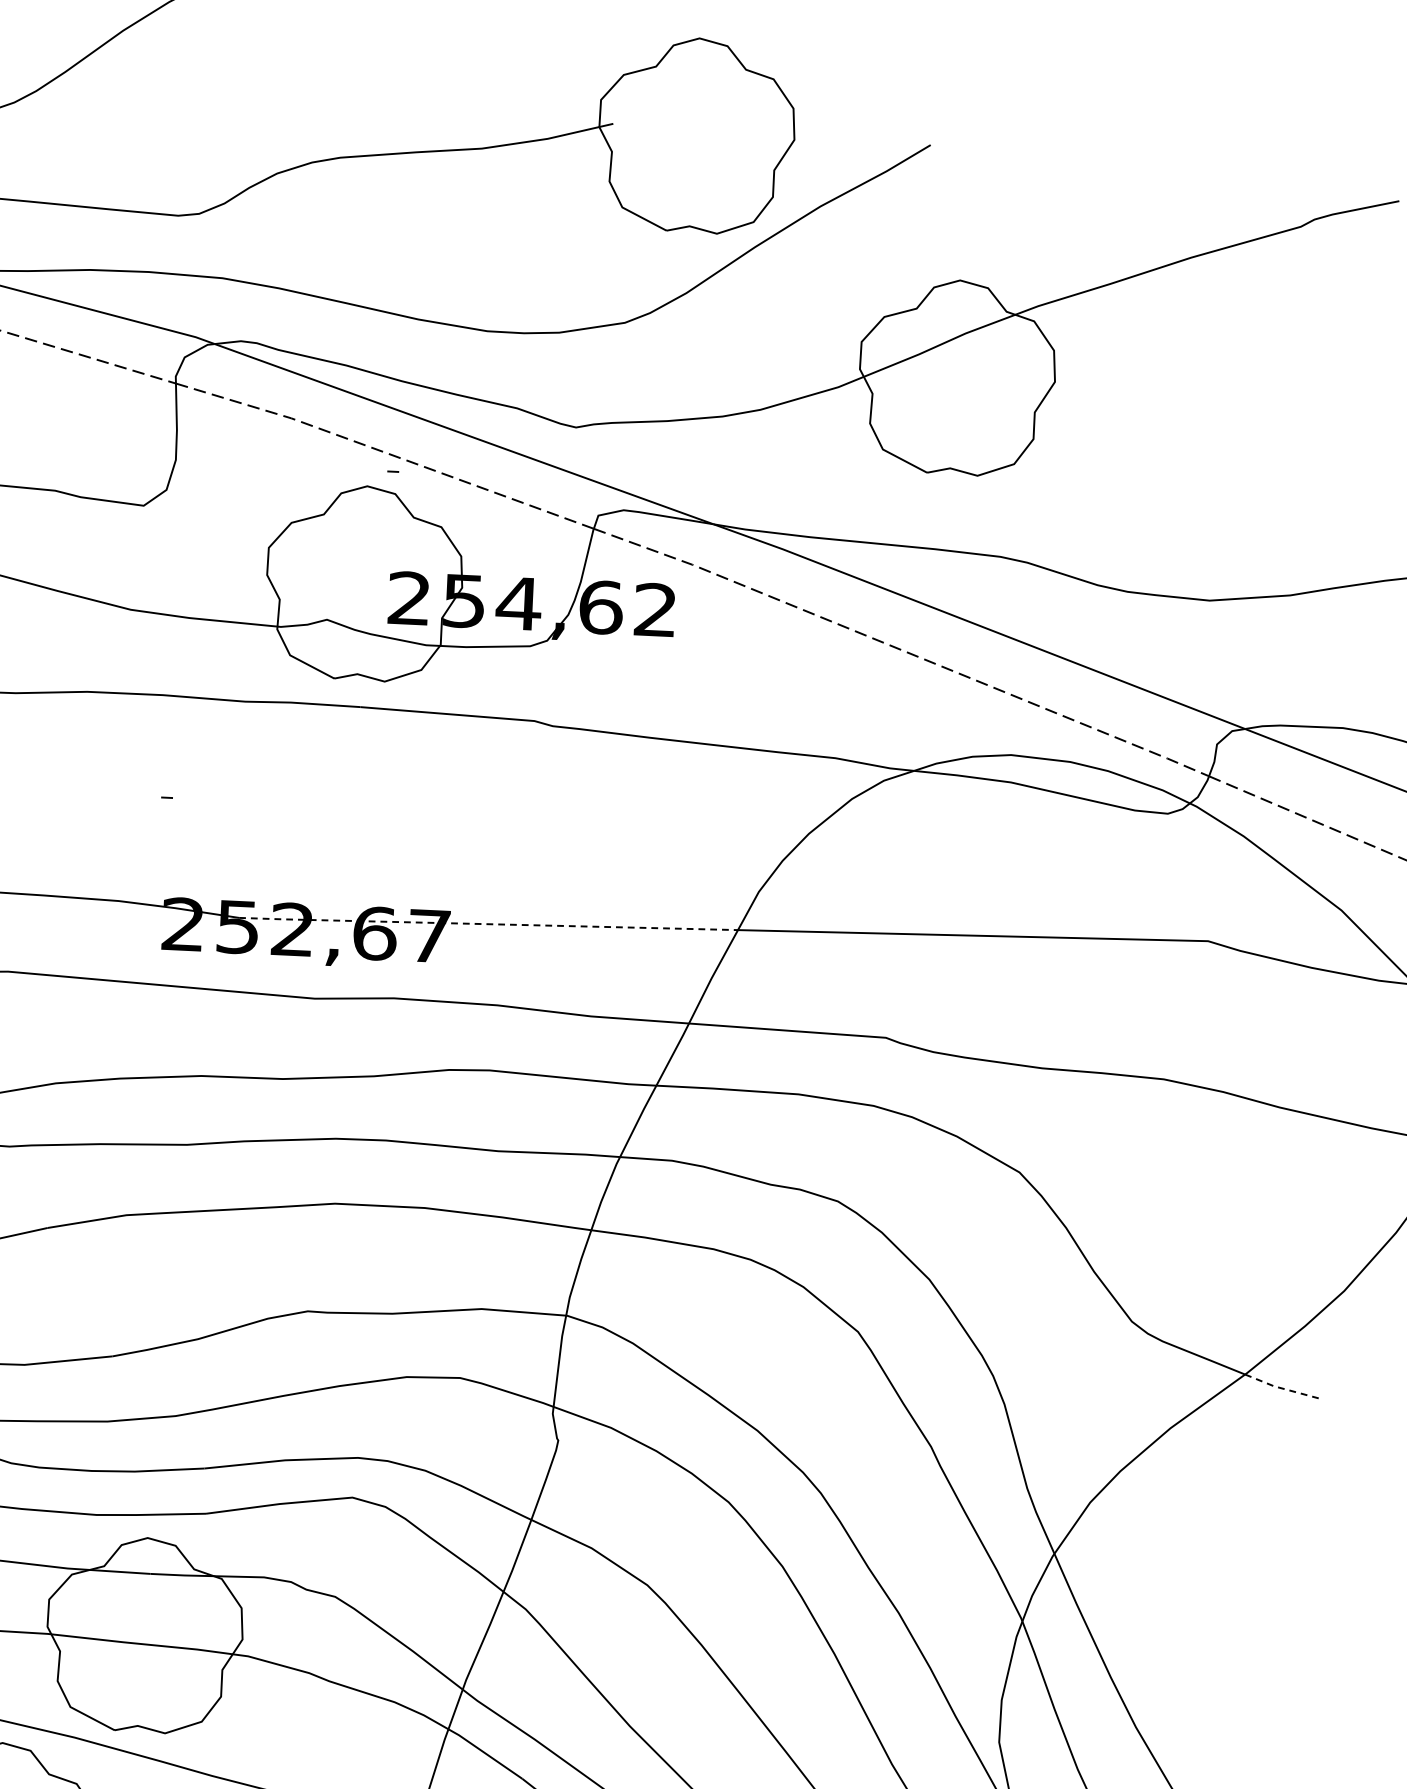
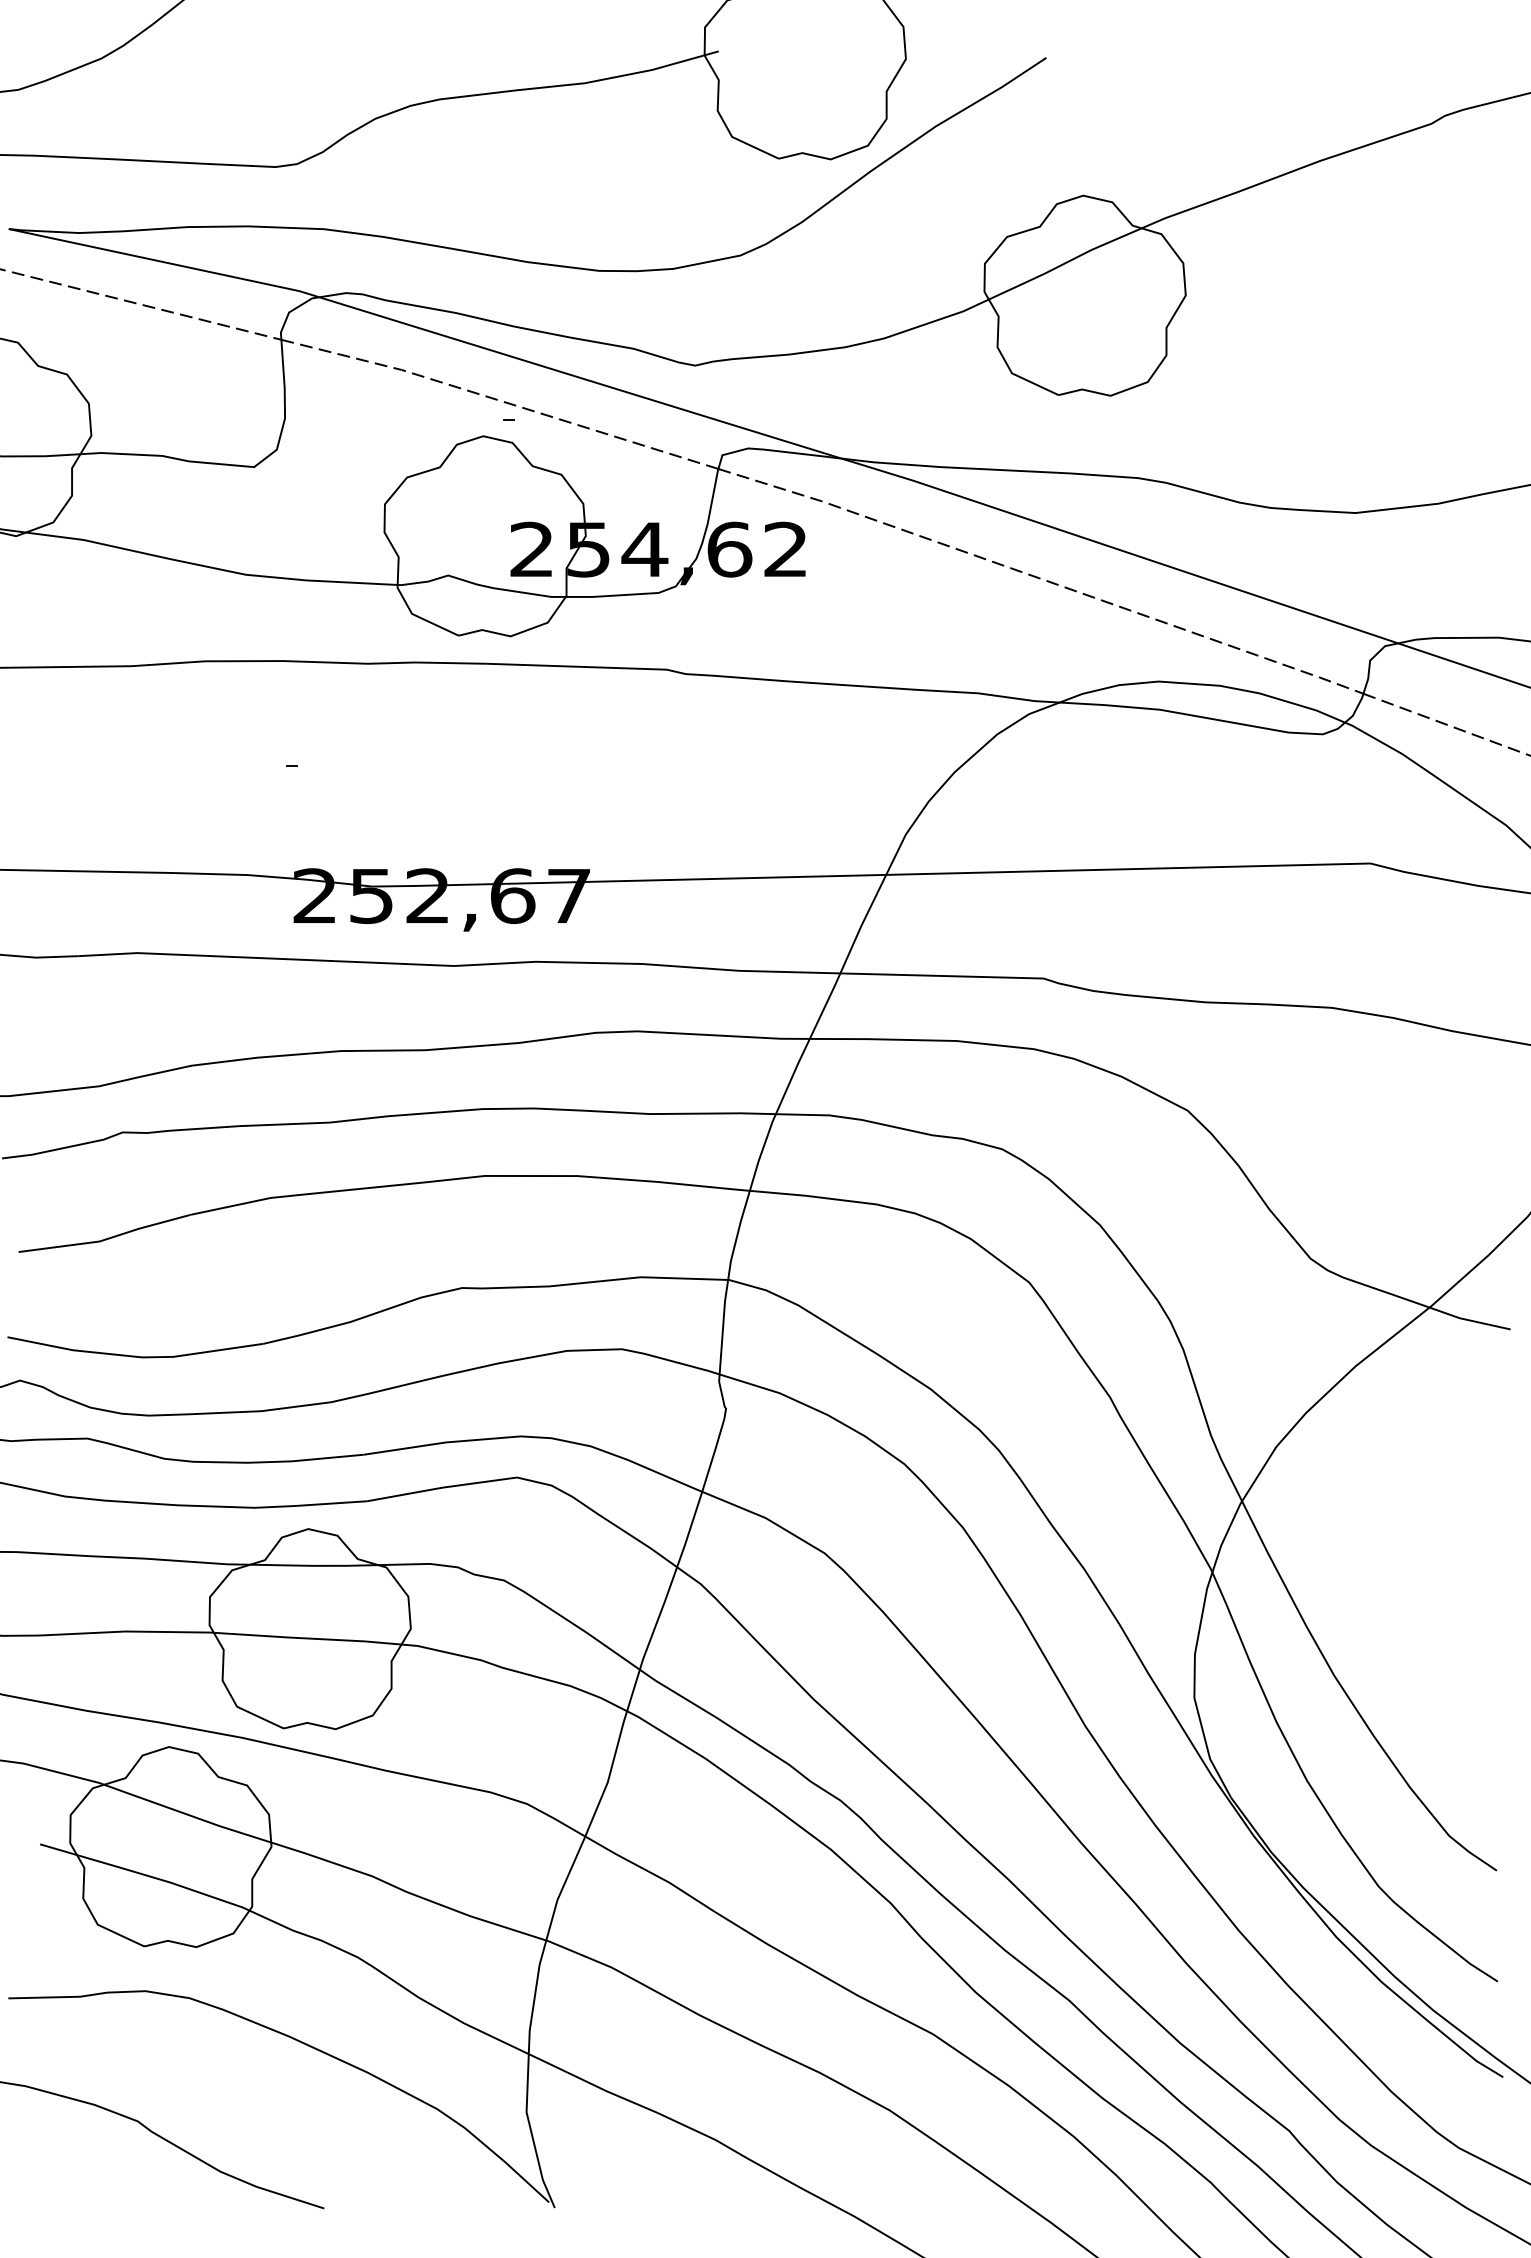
line: (487, 923) -> (628, 880), dashed -> solid
line: (1282, 1388) -> (1468, 1320), dashed -> solid

